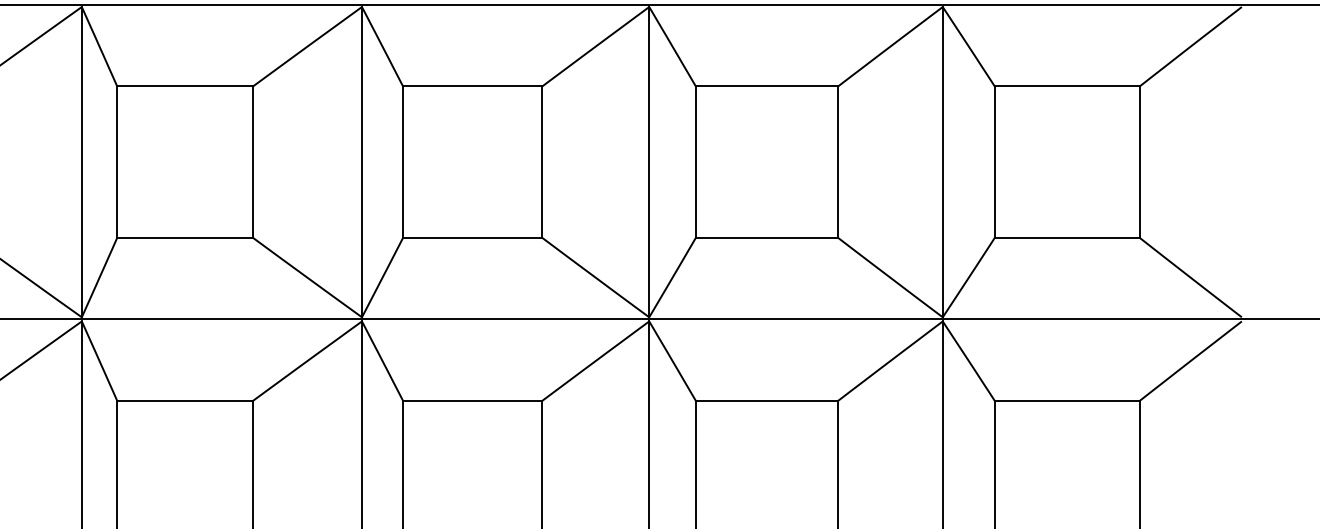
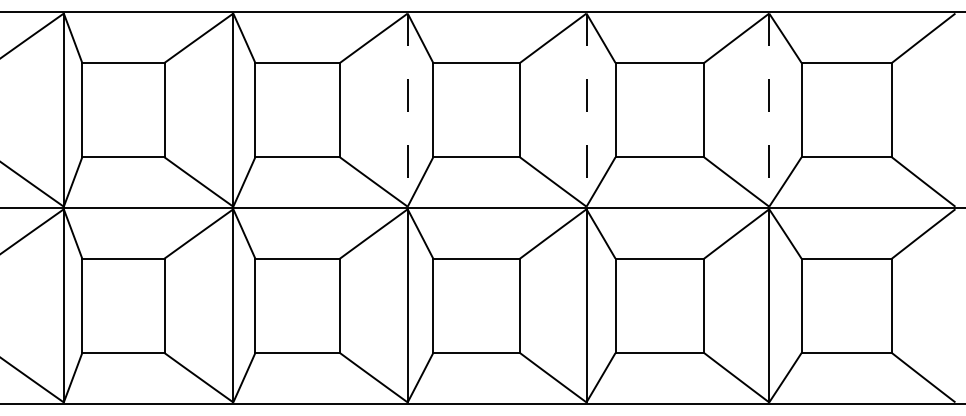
line: (361, 162) -> (407, 110), solid -> dashed
line: (649, 162) -> (586, 110), solid -> dashed
line: (943, 162) -> (769, 110), solid -> dashed

